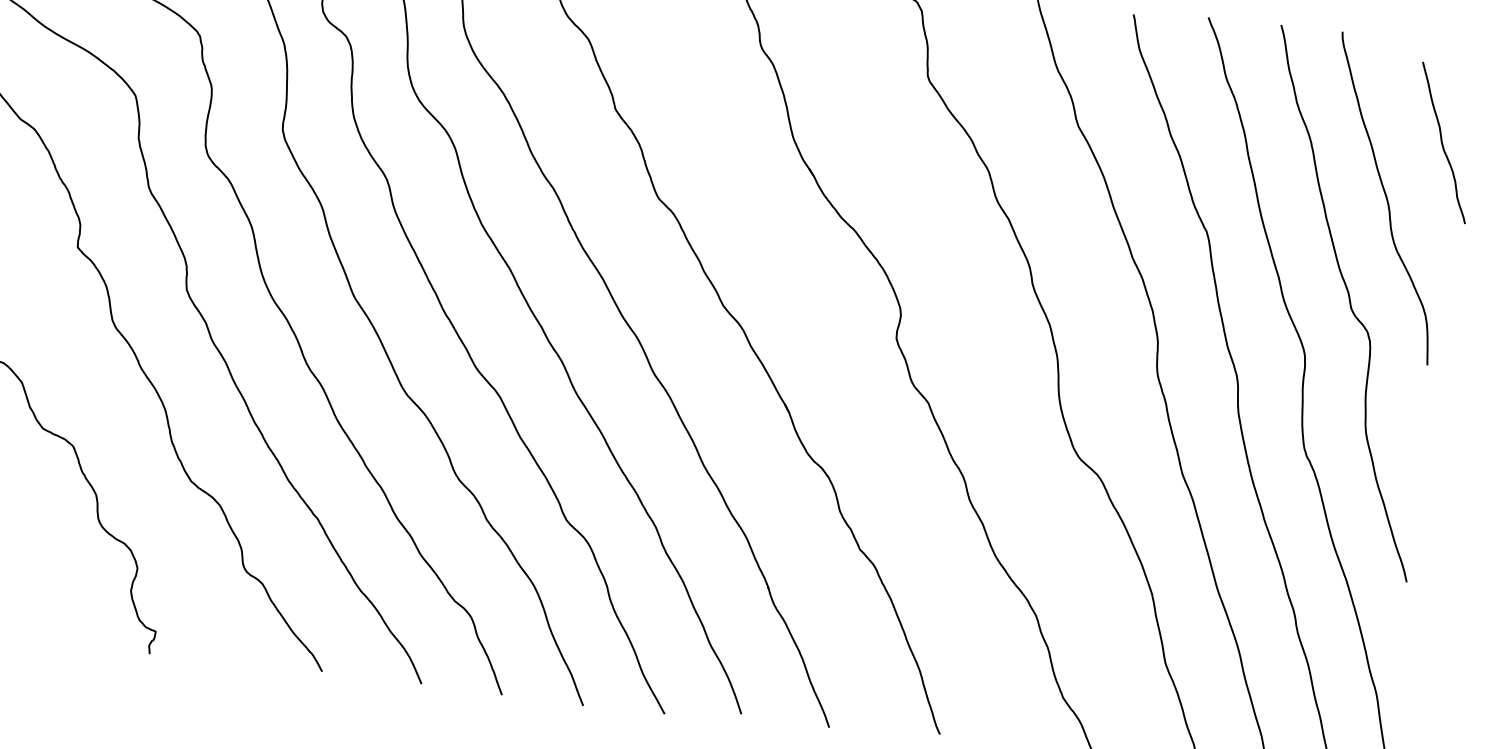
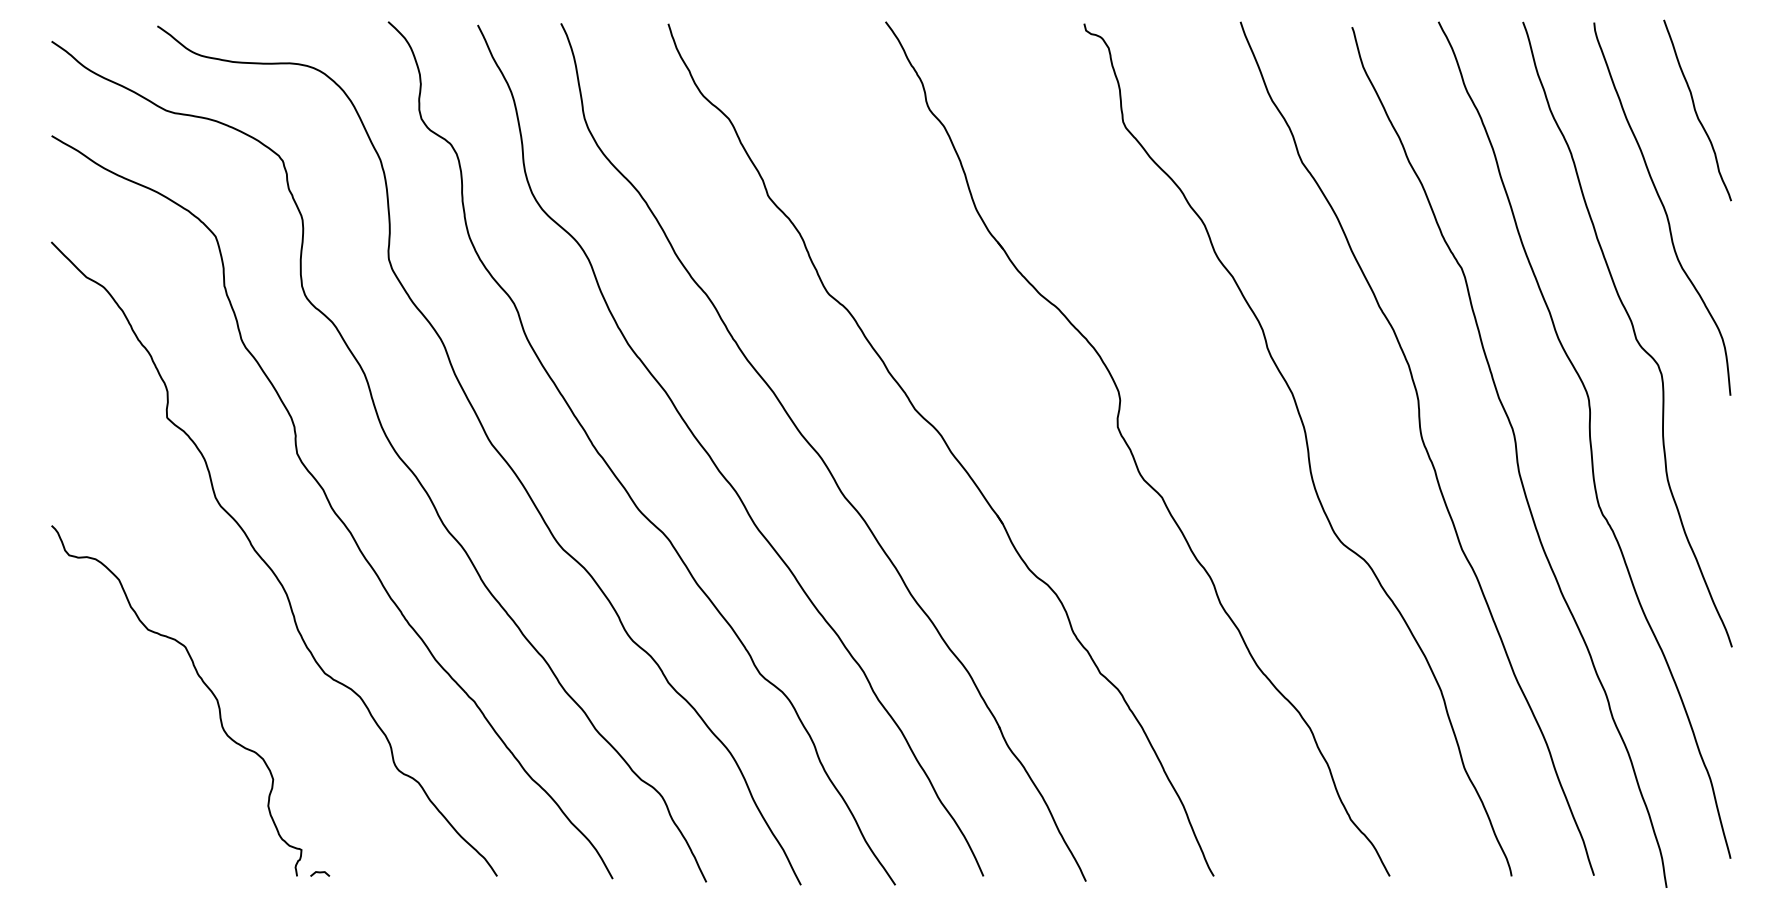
curve: (1443, 142) -> (1696, 110), moved
line: (170, 653) -> (320, 873), added

